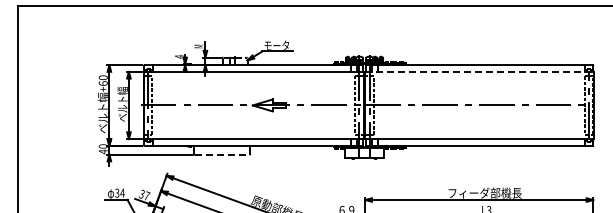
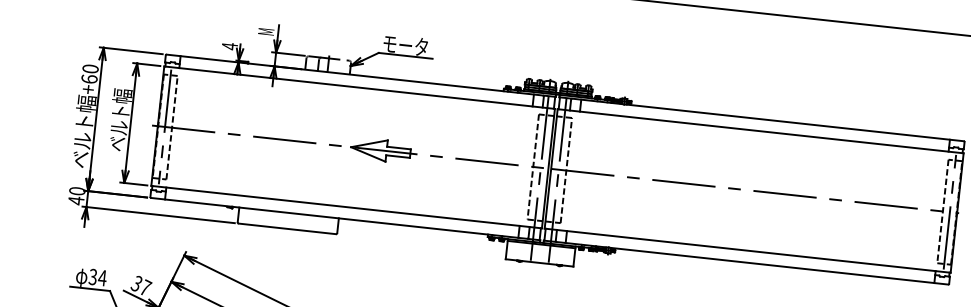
line: (479, 71) -> (760, 130), dashed -> solid
line: (222, 154) -> (287, 228), dashed -> solid

